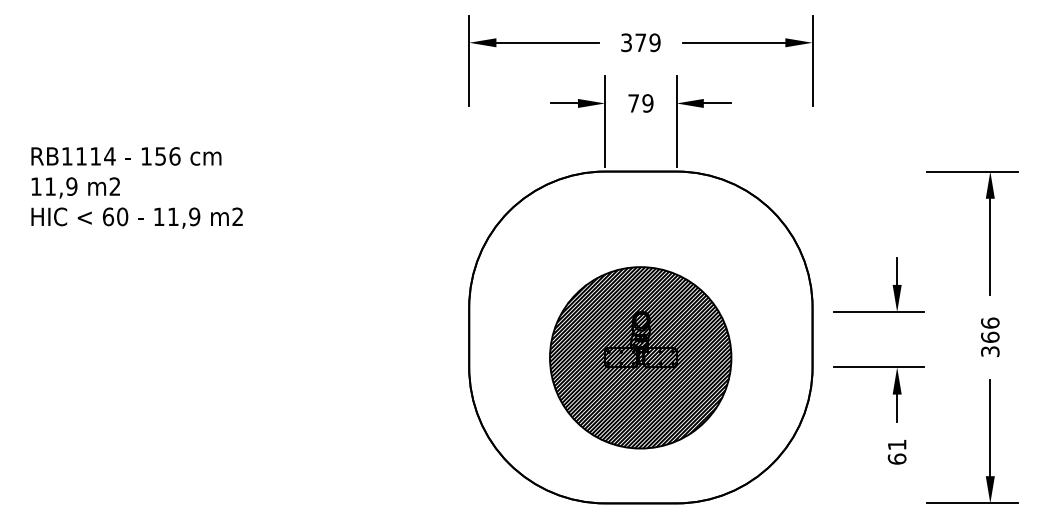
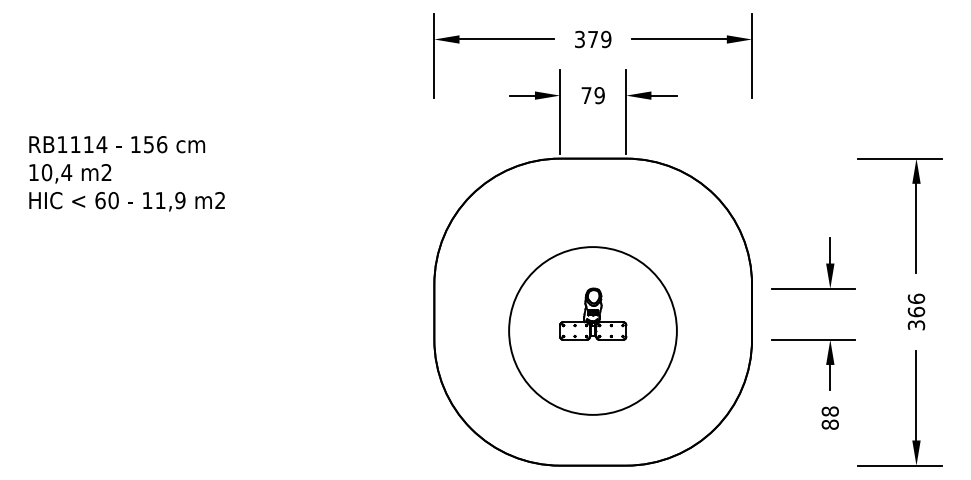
text: (61, 186) -> (57, 172), 11,9 -> 10,4
hatch: (640, 357) -> (592, 330), removed
text: (896, 451) -> (829, 417), 61 -> 88

